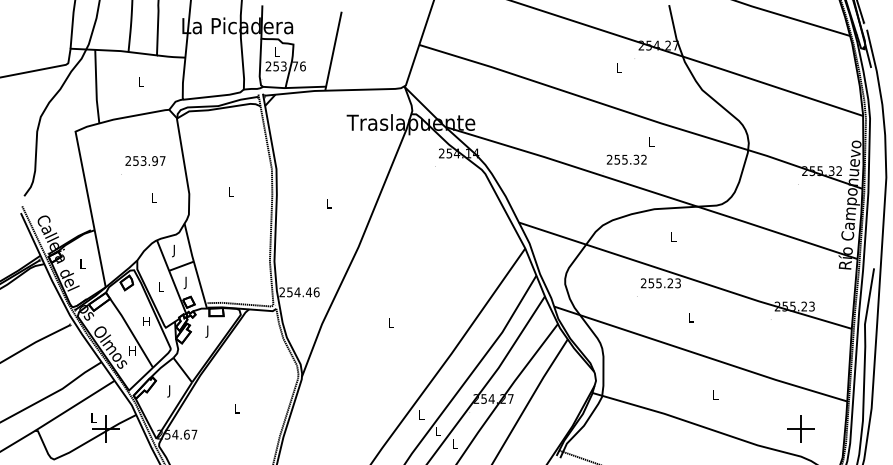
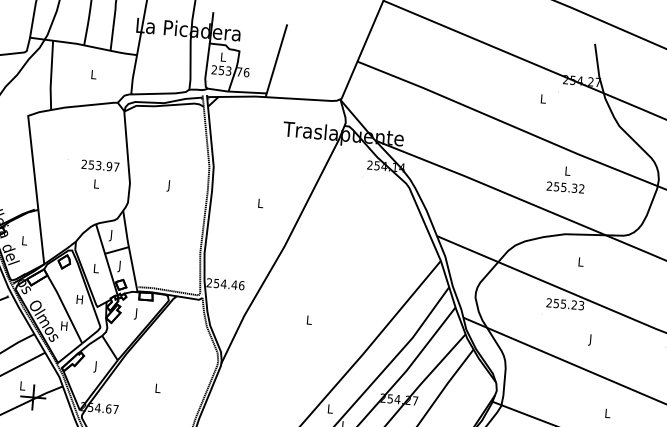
text: (626, 159) -> (565, 187), moved
text: (145, 160) -> (100, 165), moved
text: (230, 193) -> (168, 186), L -> J
text: (690, 318) -> (590, 339), L -> J

